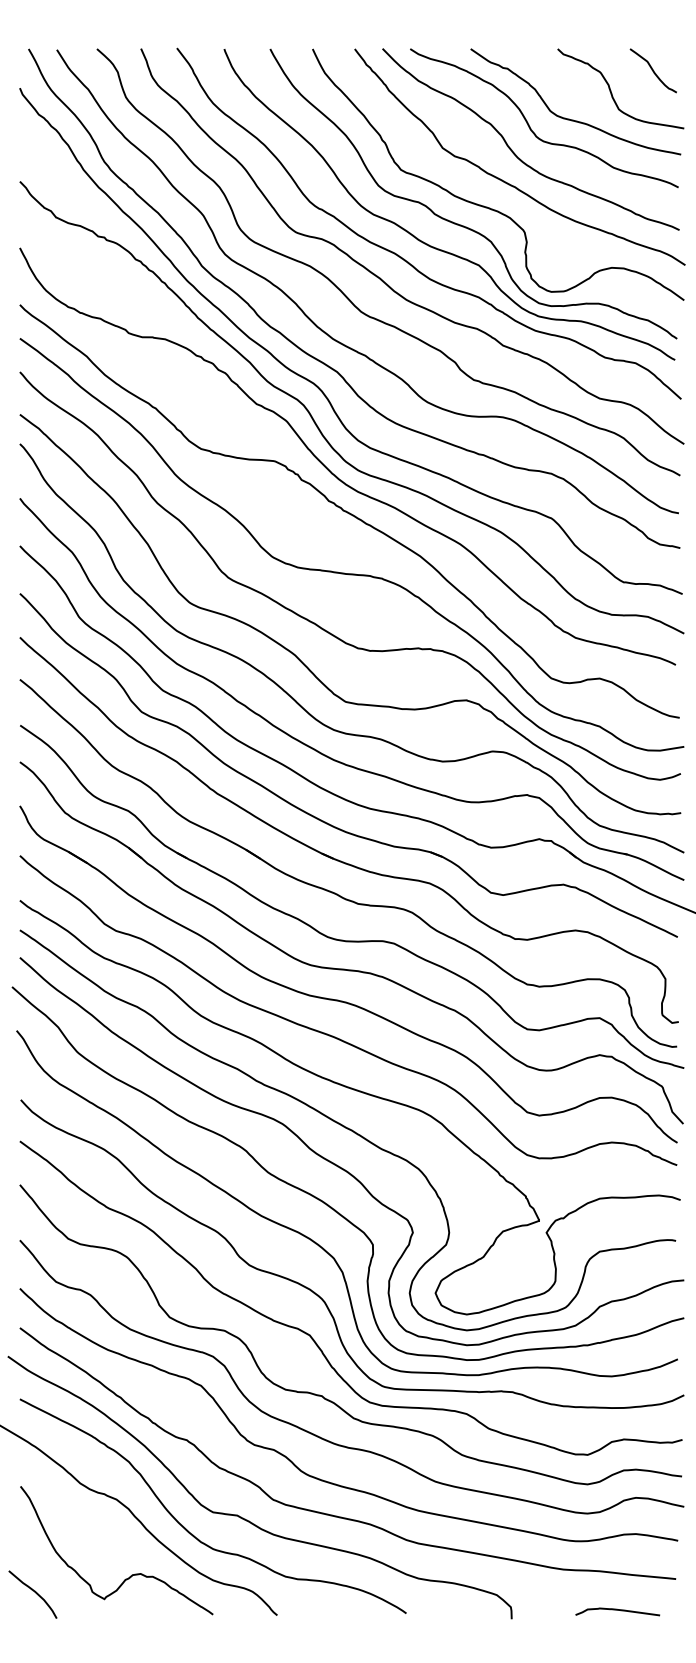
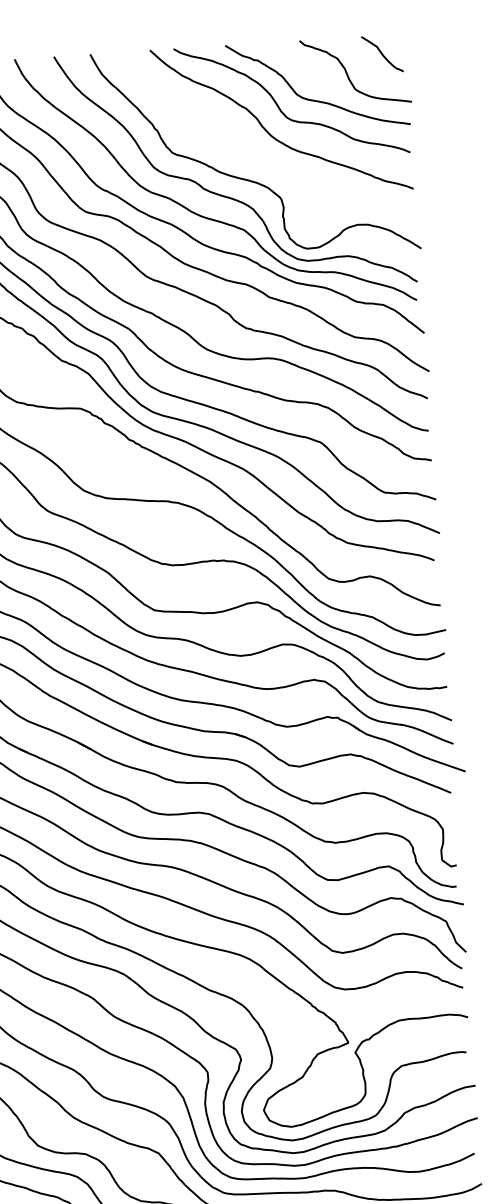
curve: (504, 180) -> (261, 156), removed

